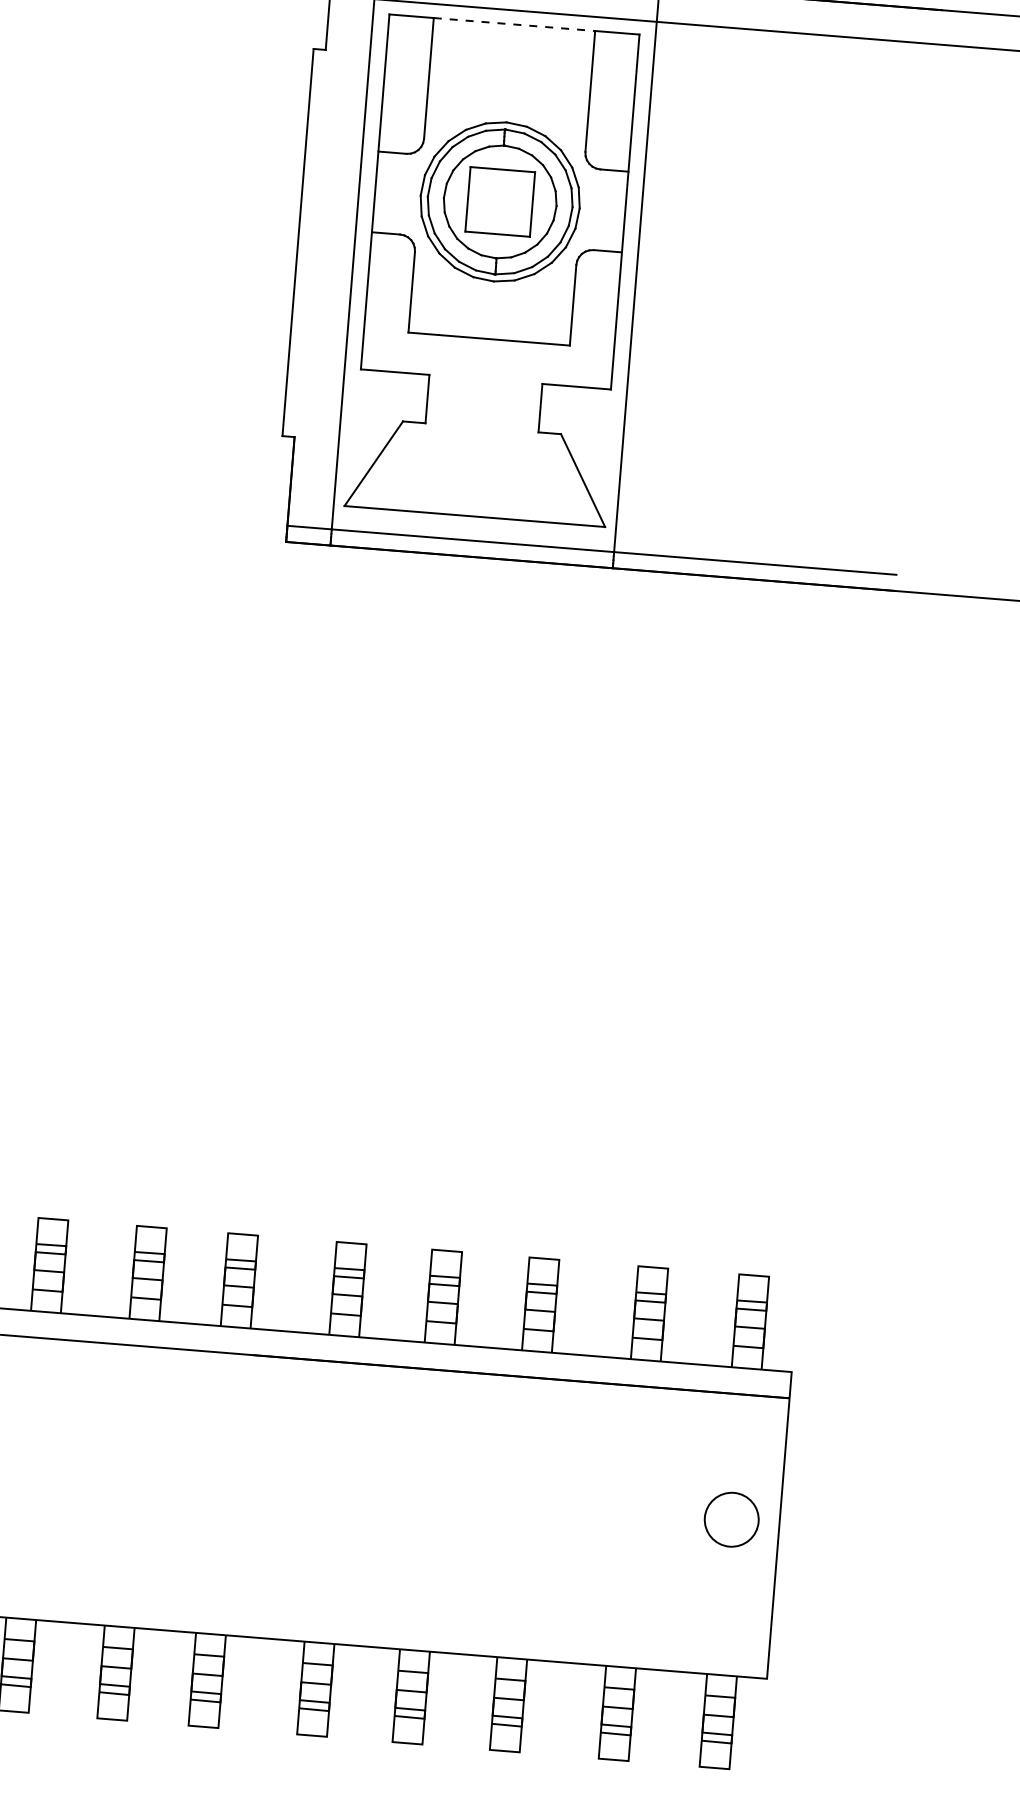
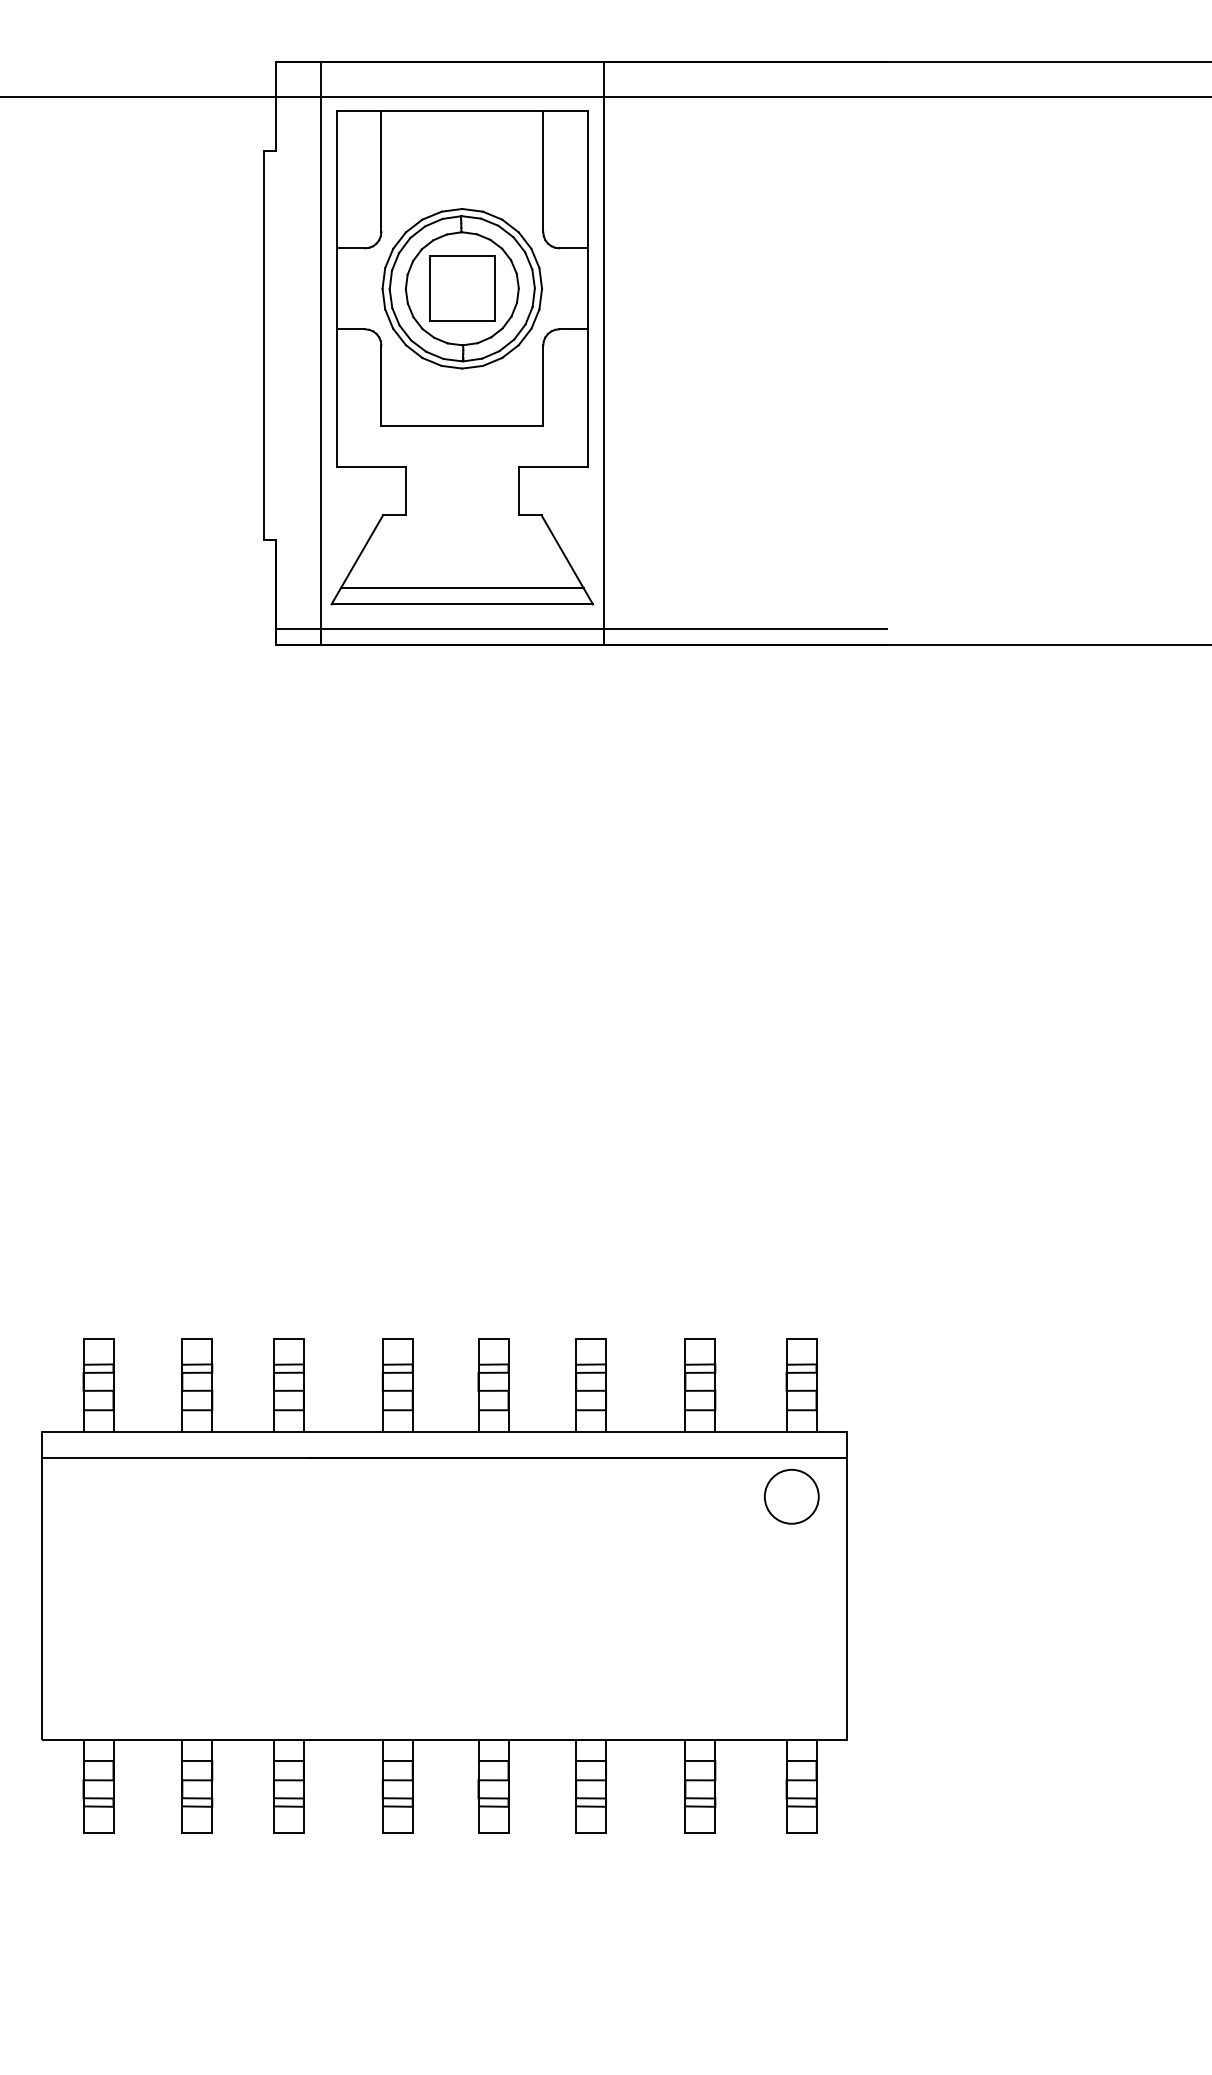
line: (514, 24) -> (462, 110), dashed -> solid
line: (475, 500) -> (461, 588), added
circle: (731, 1519) -> (791, 1496), moved

